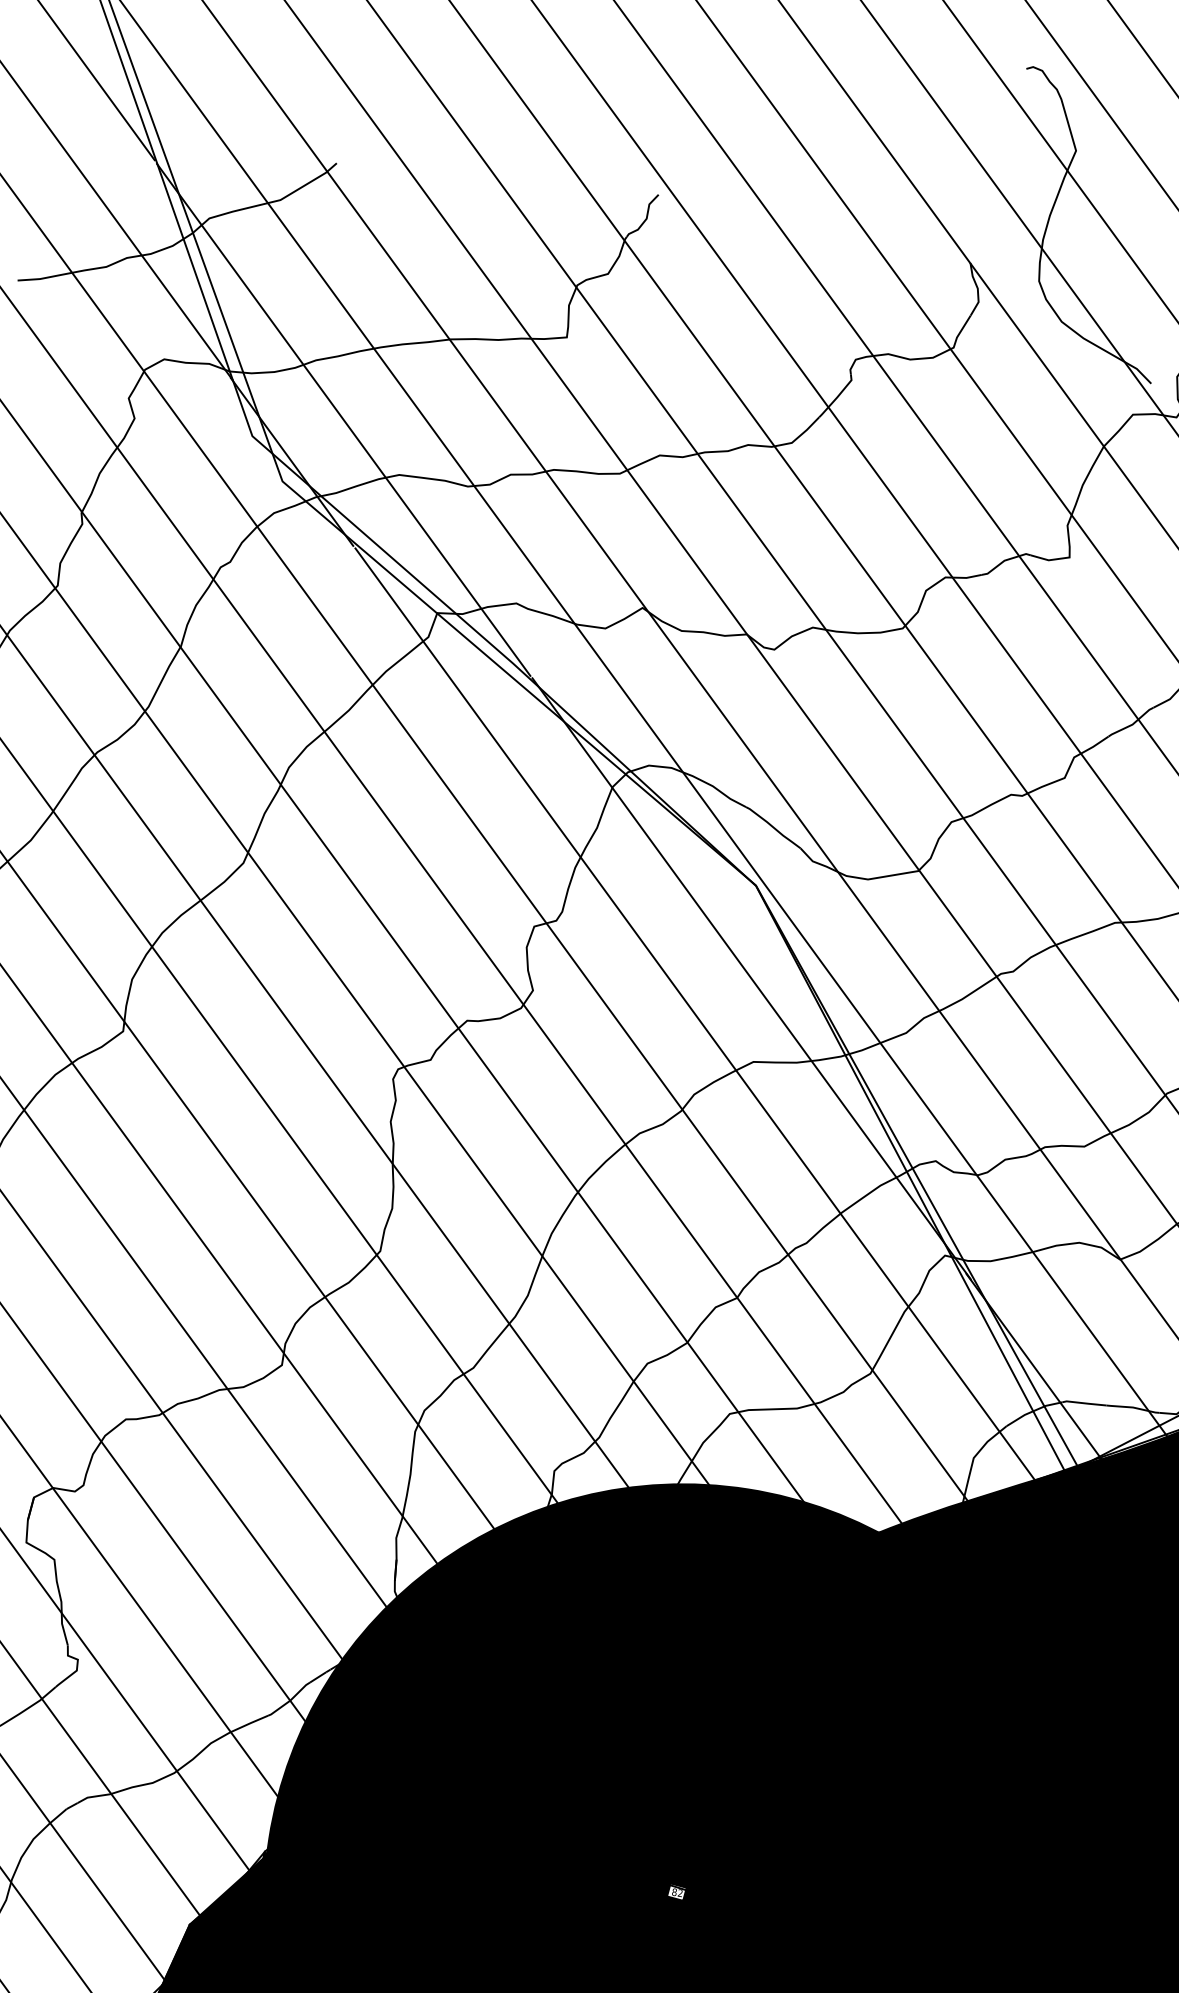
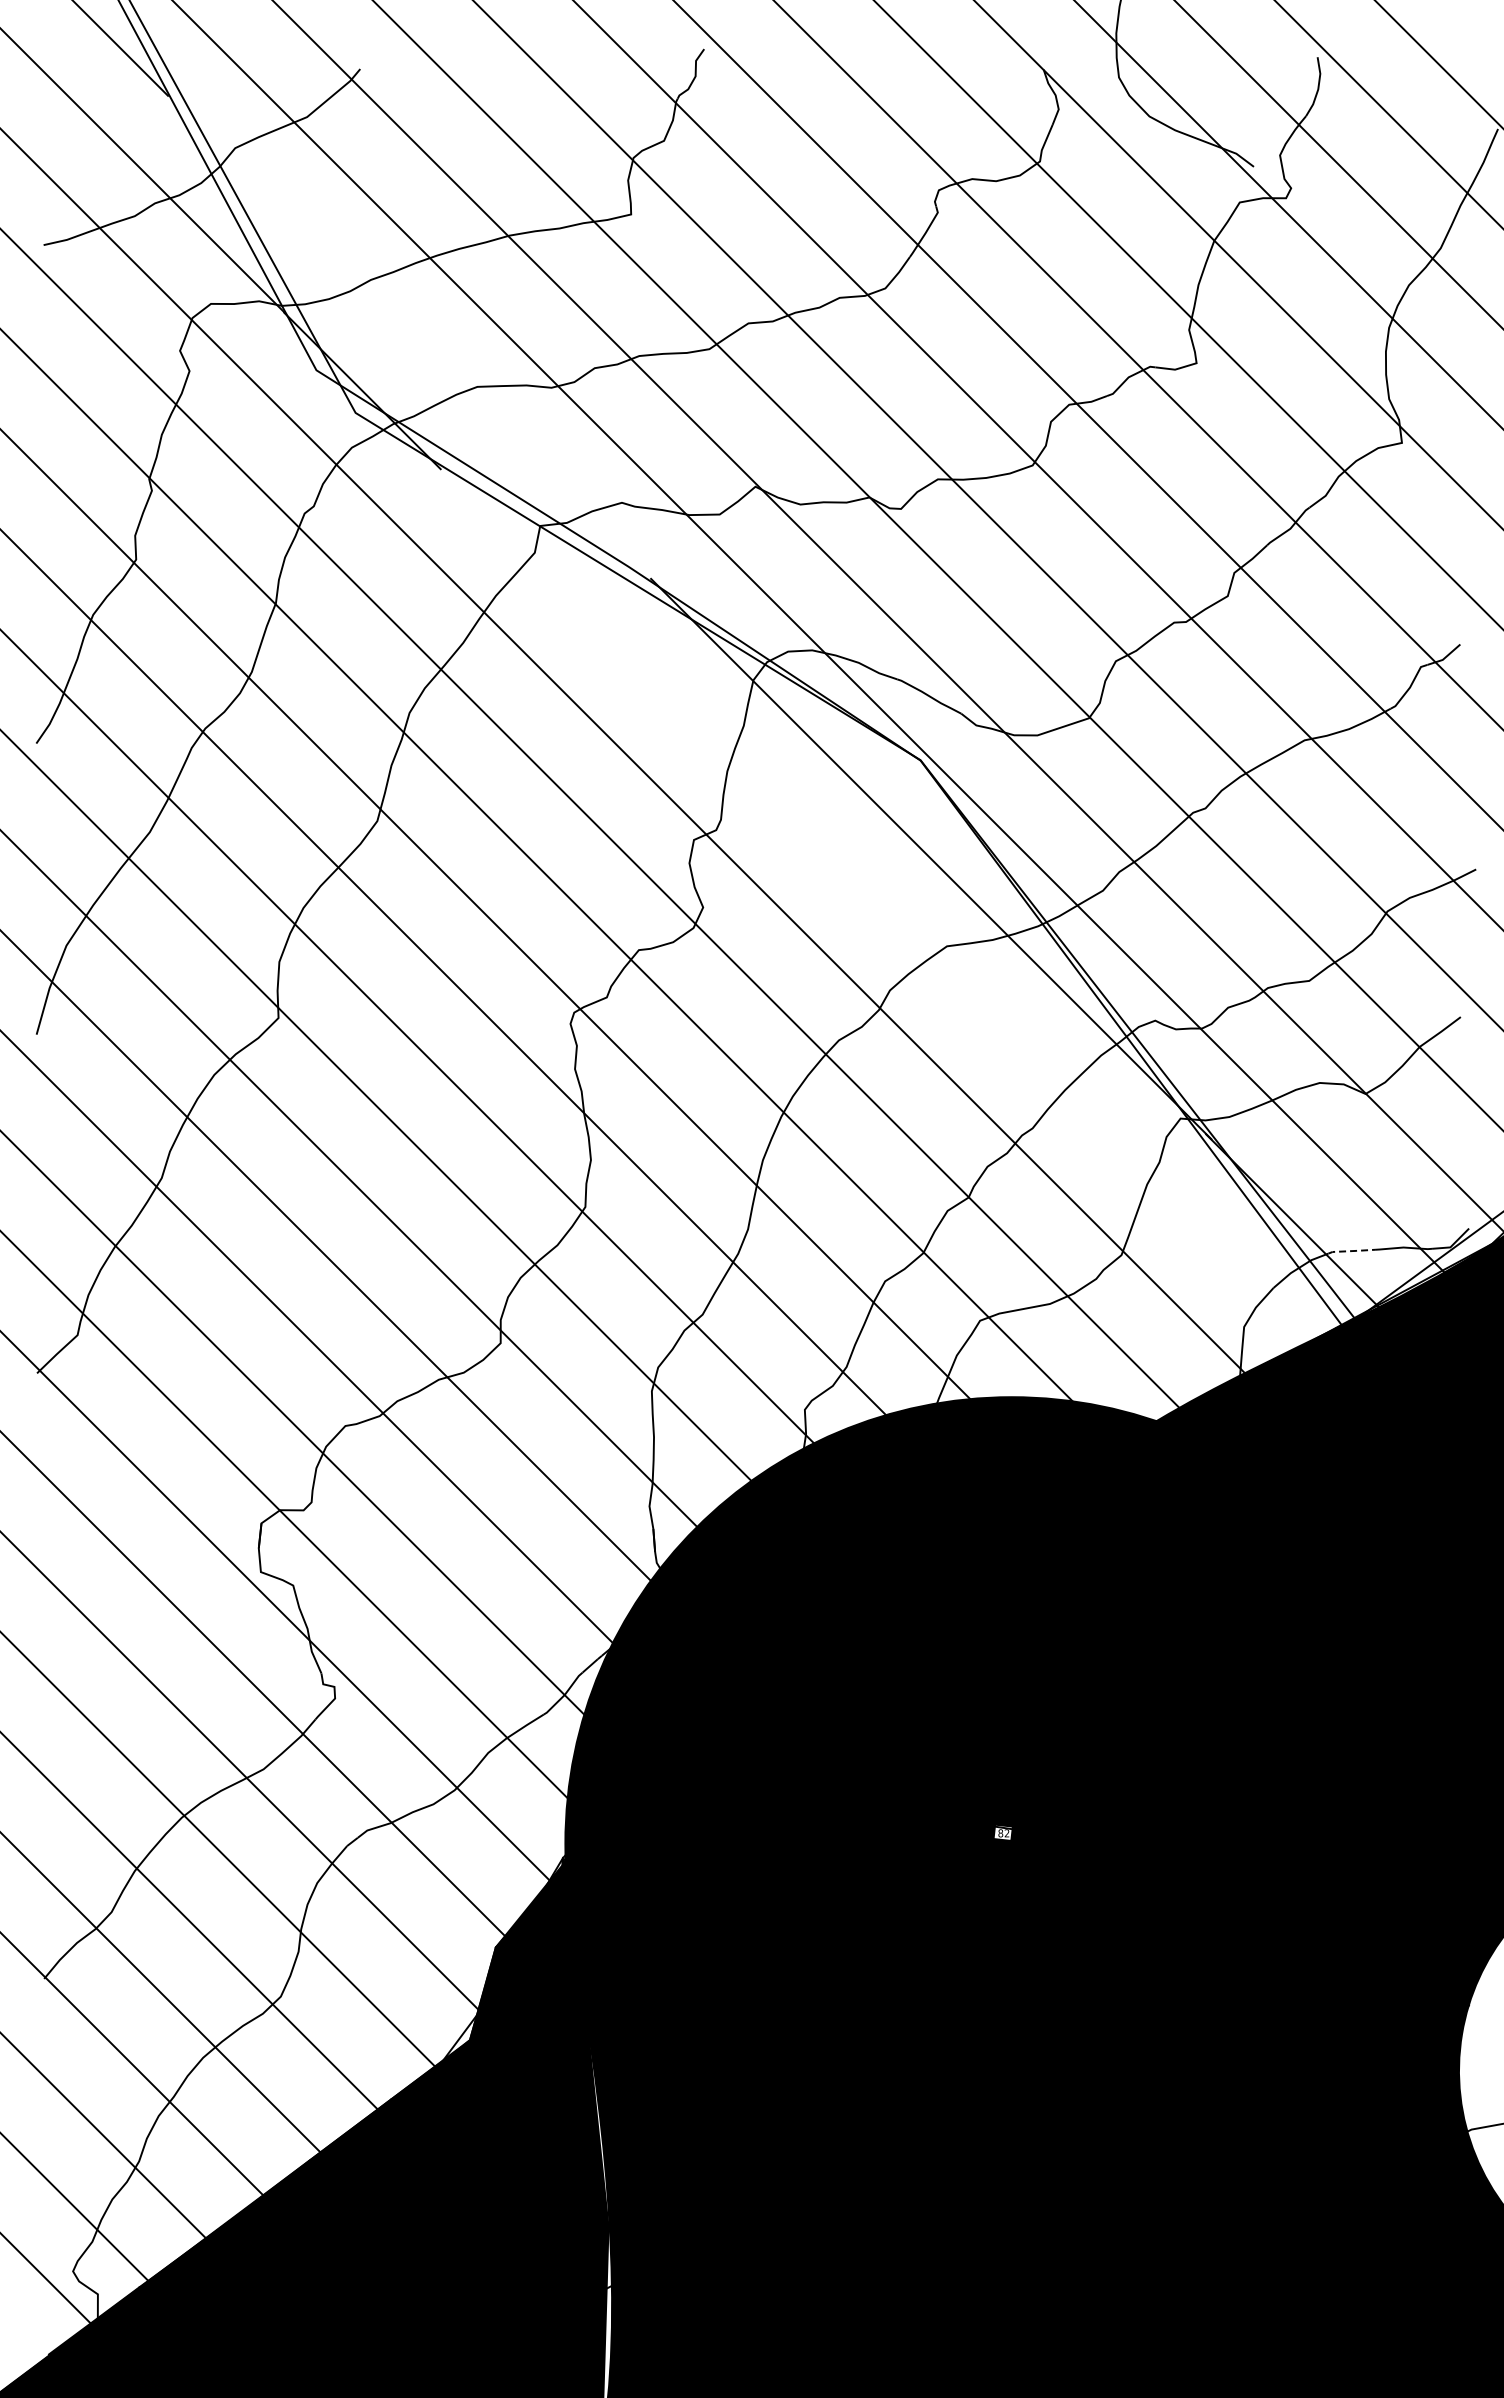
line: (343, 419) -> (409, 337), removed
line: (697, 1017) -> (880, 908), removed
line: (1085, 1403) -> (1352, 1251), solid -> dashed

